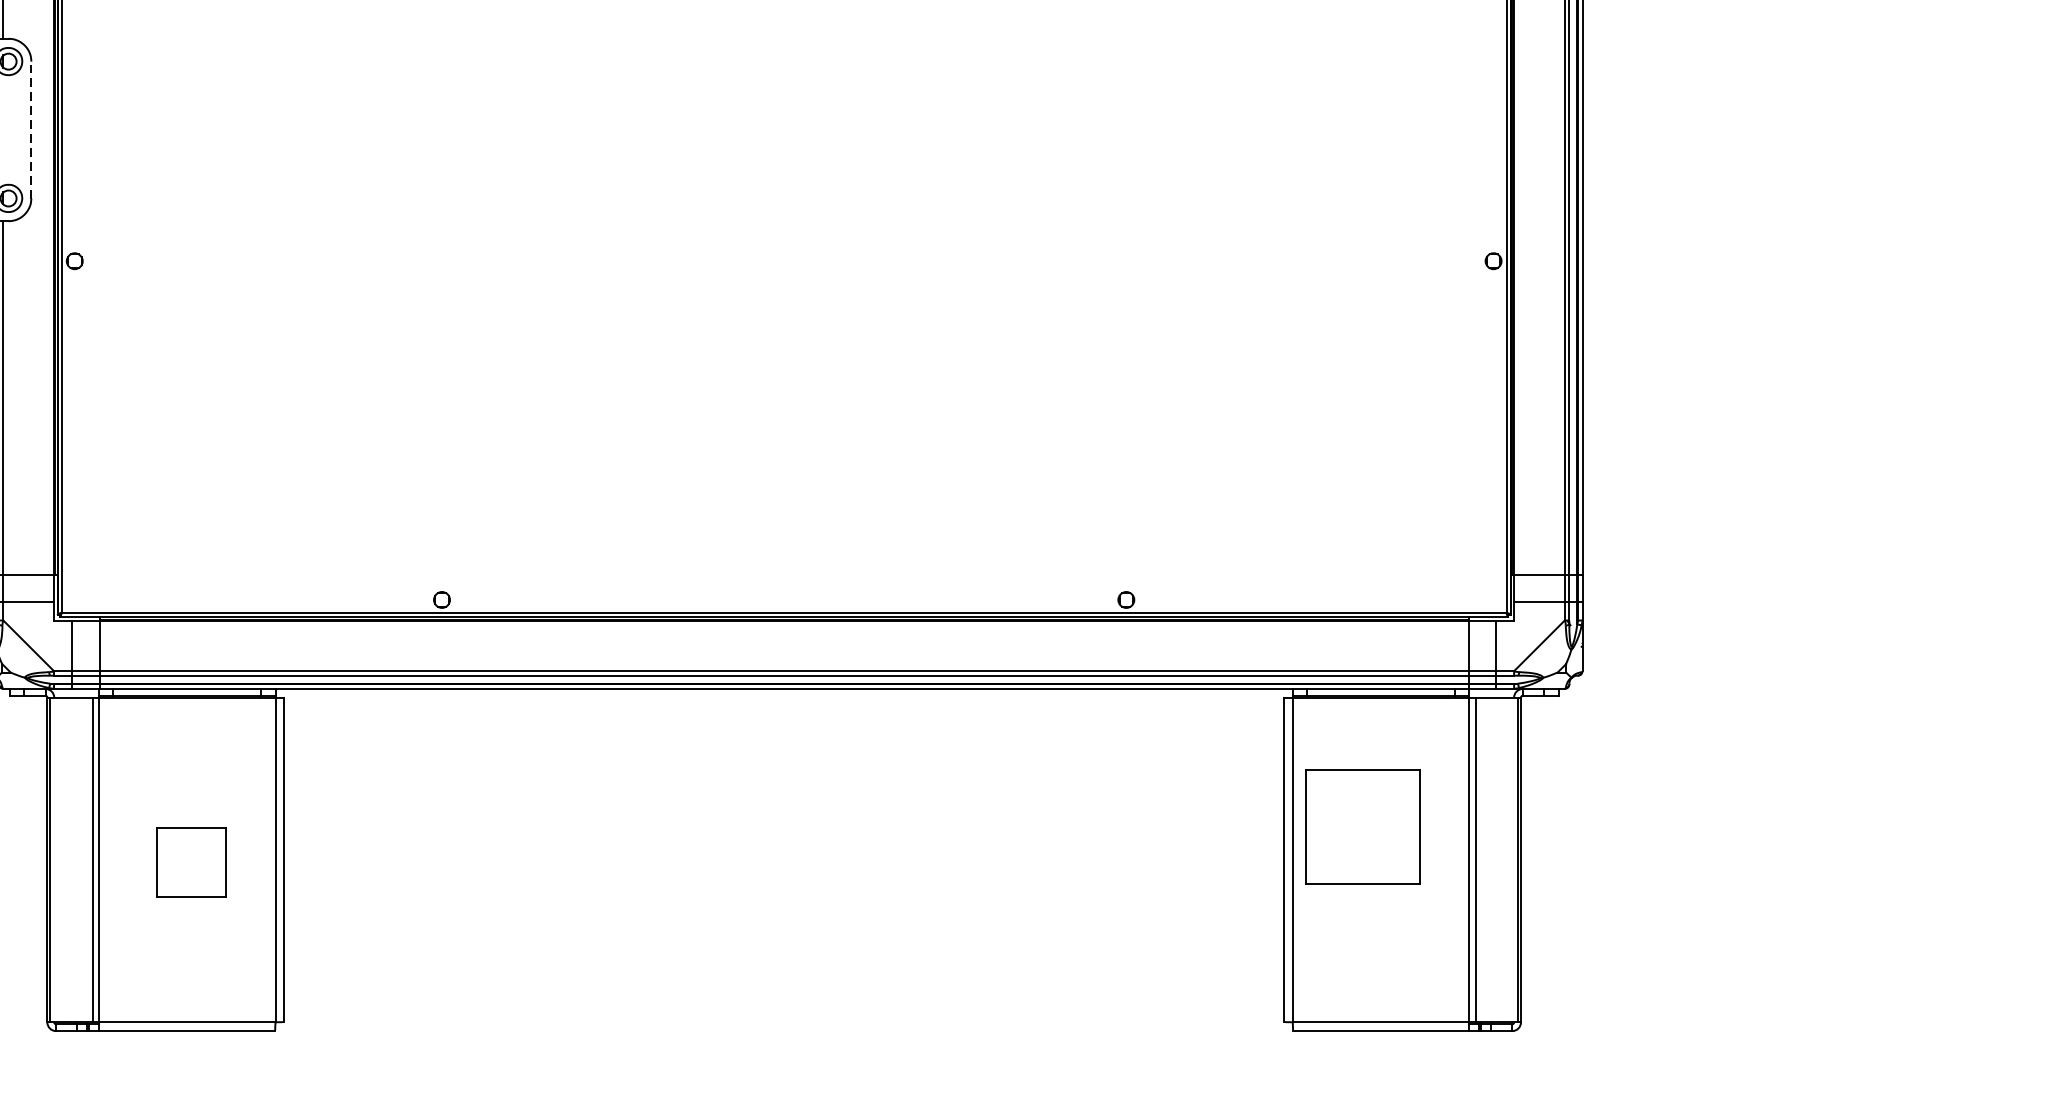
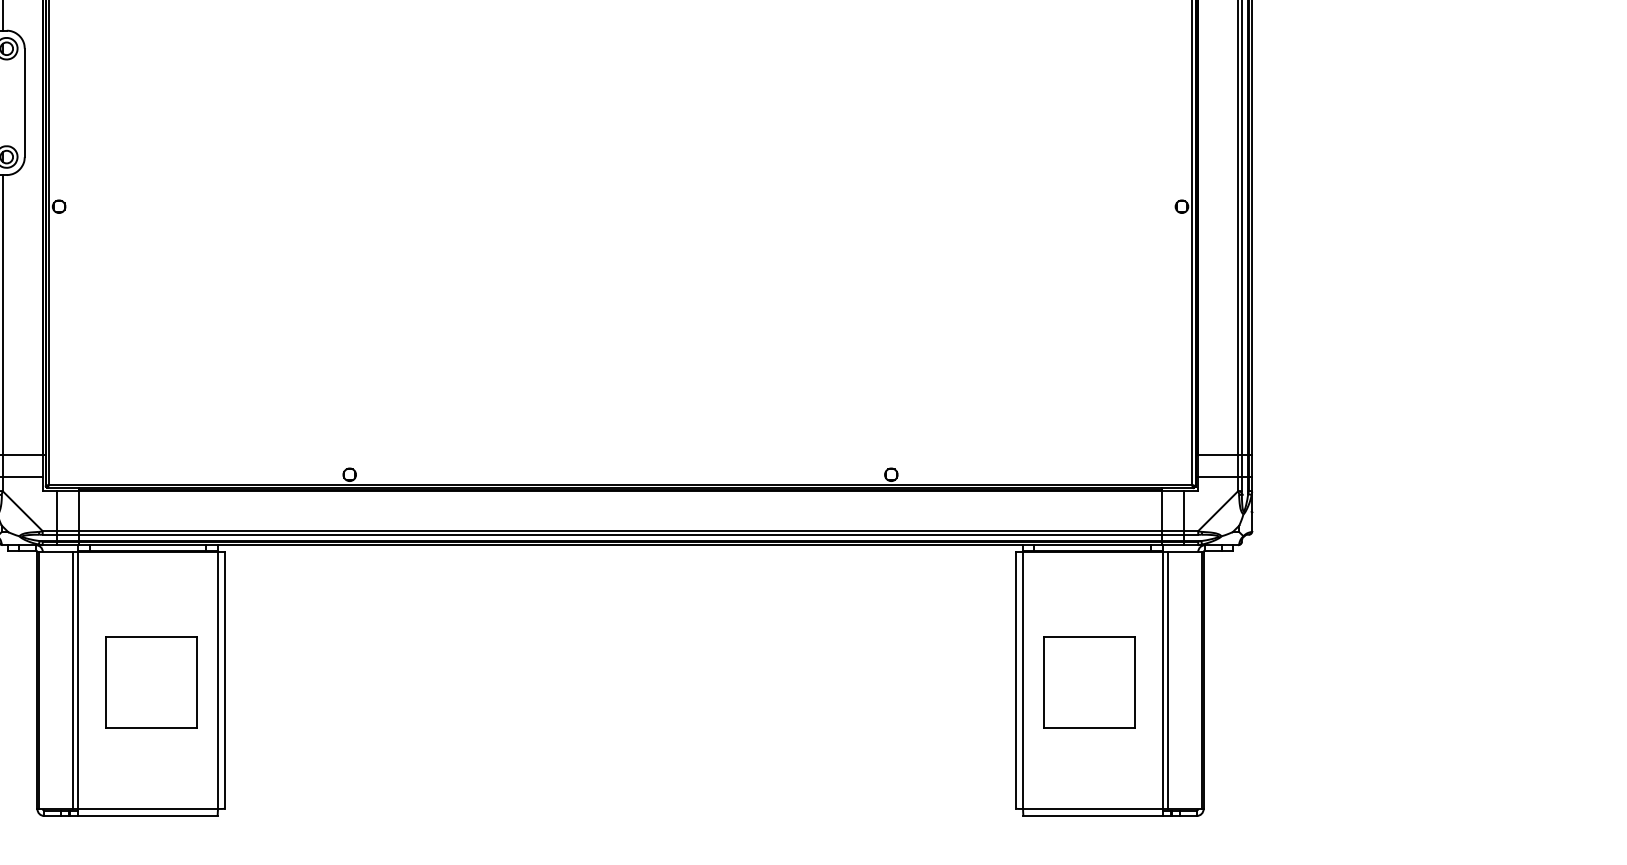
line: (31, 129) -> (24, 102), dashed -> solid
part: (1362, 827) -> (1089, 682), moved
part: (191, 862) -> (151, 682), size x1.67

